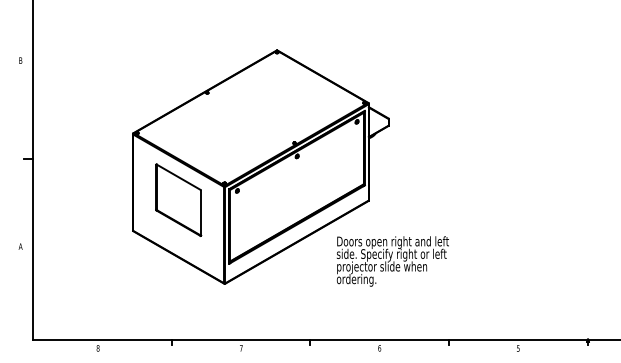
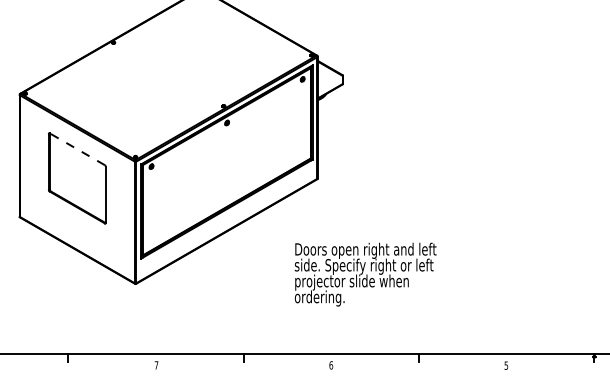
line: (178, 176) -> (77, 148), solid -> dashed
text: (392, 261) -> (365, 274), moved

